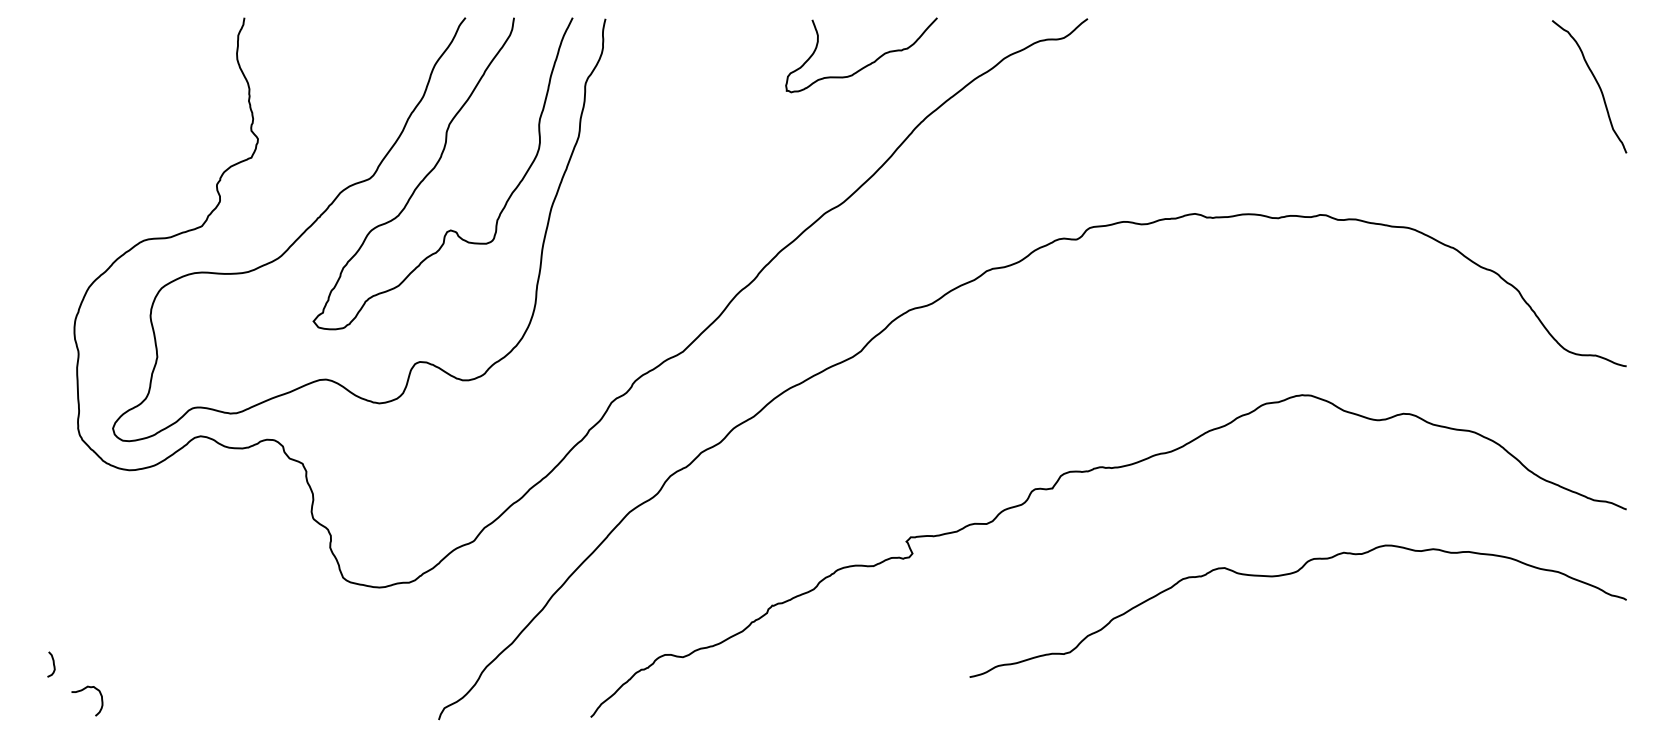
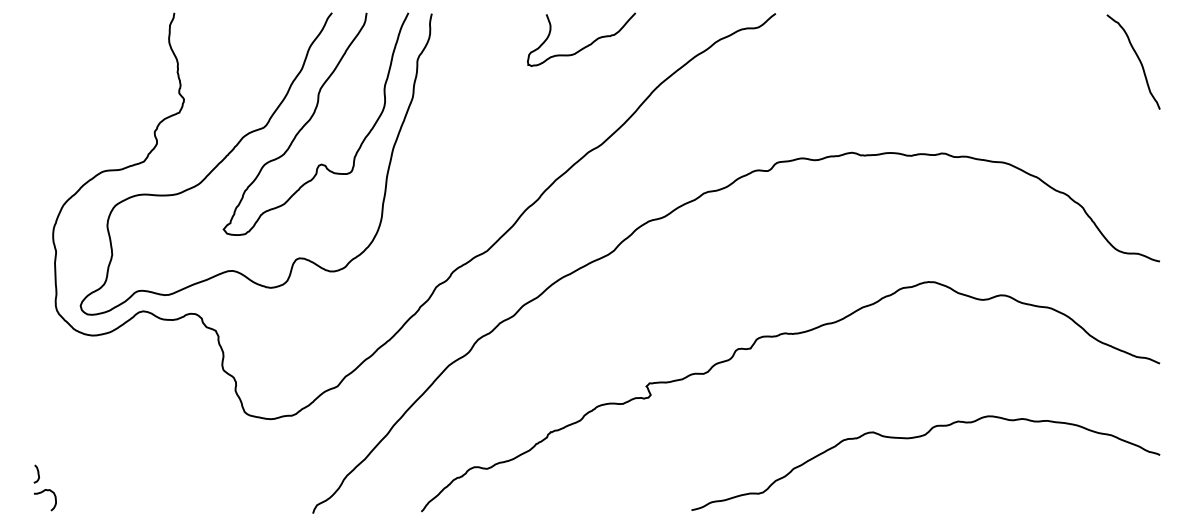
curve: (865, 65) -> (584, 46), moved
curve: (1287, 575) -> (918, 437), moved
curve: (83, 690) -> (42, 492), moved

